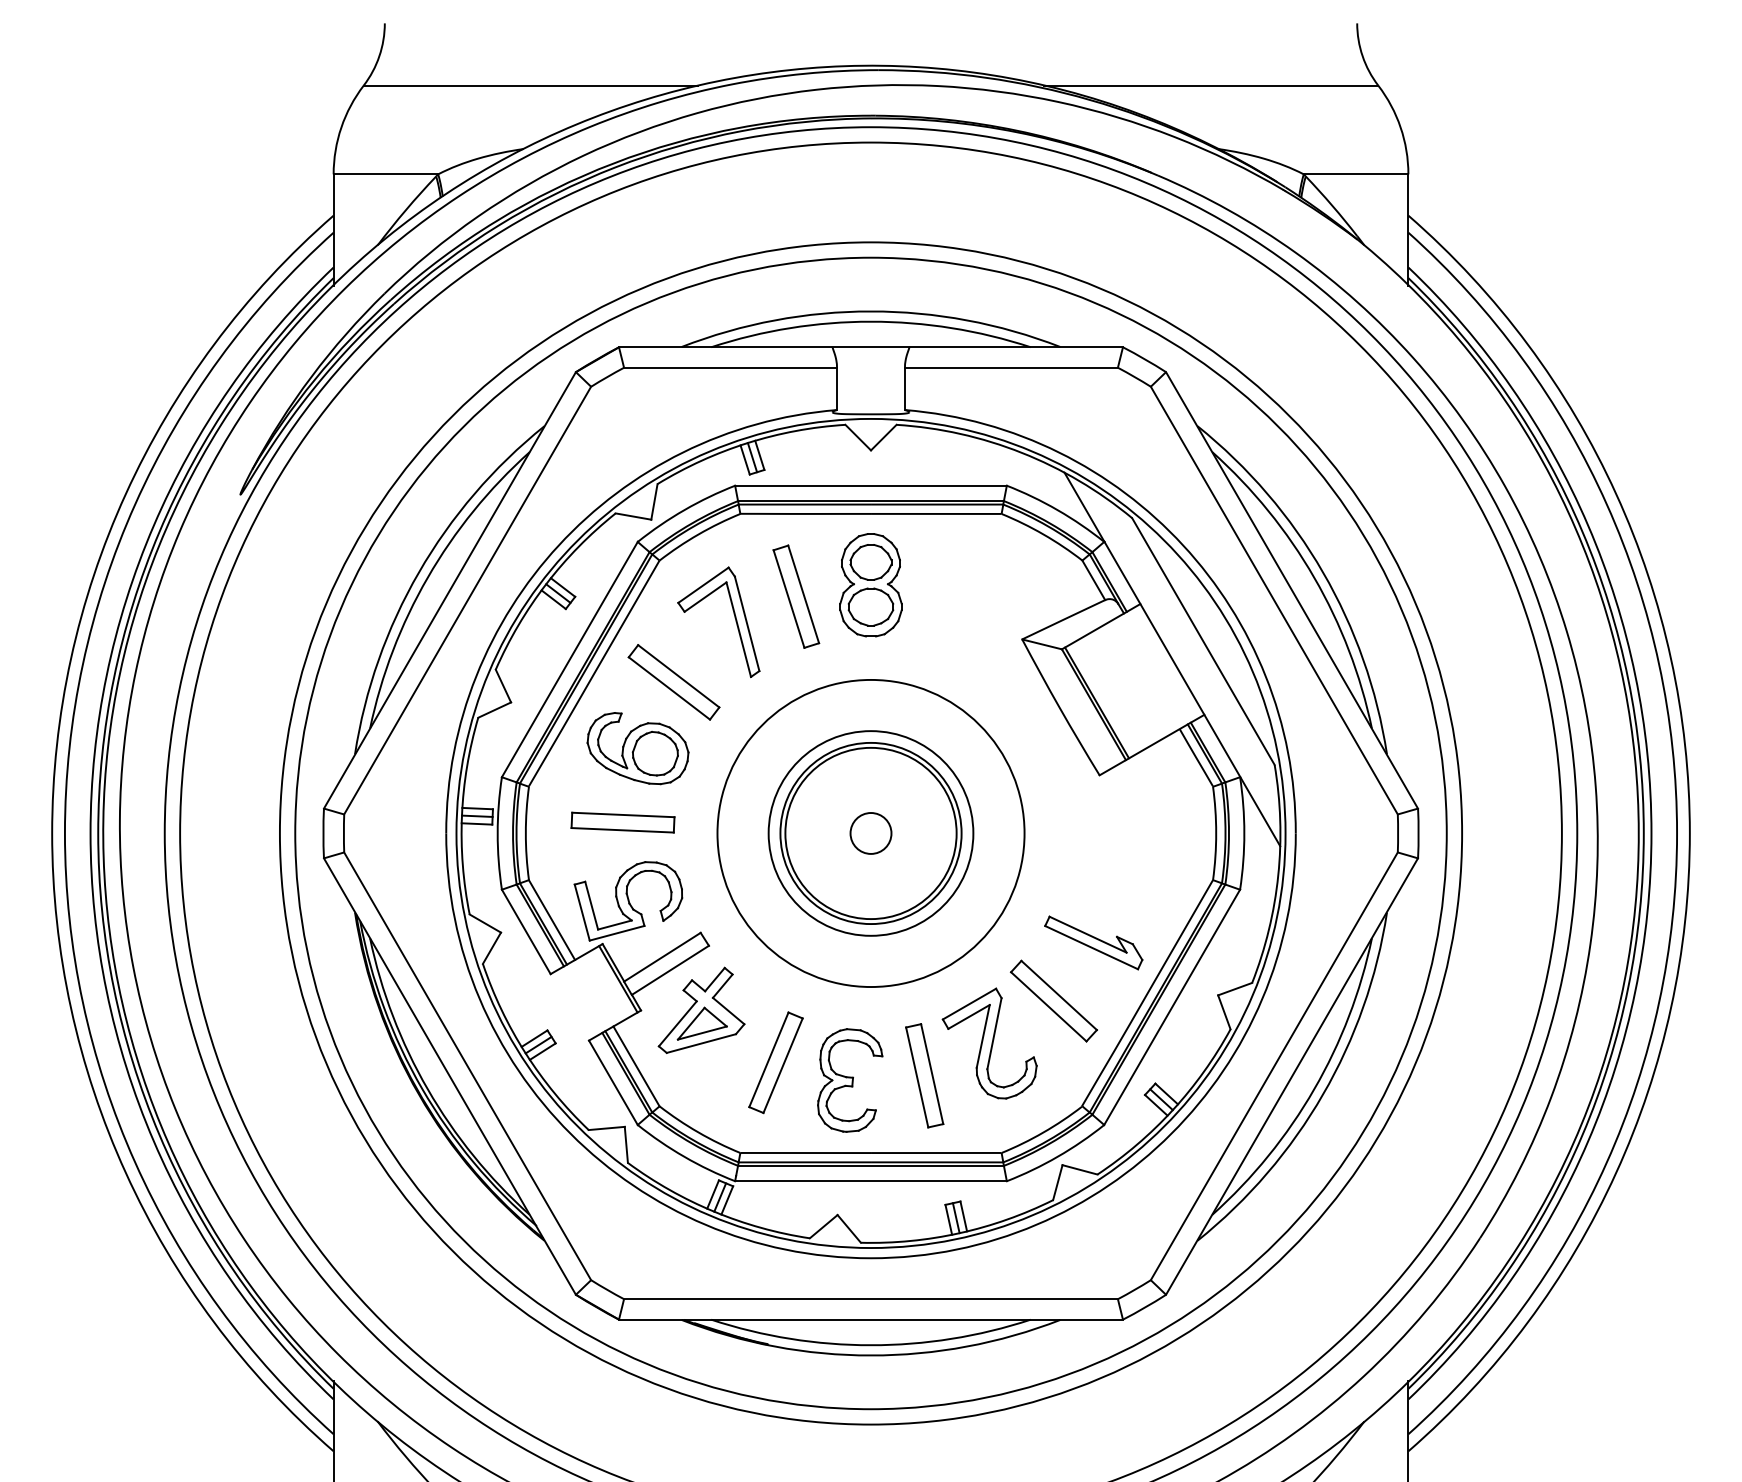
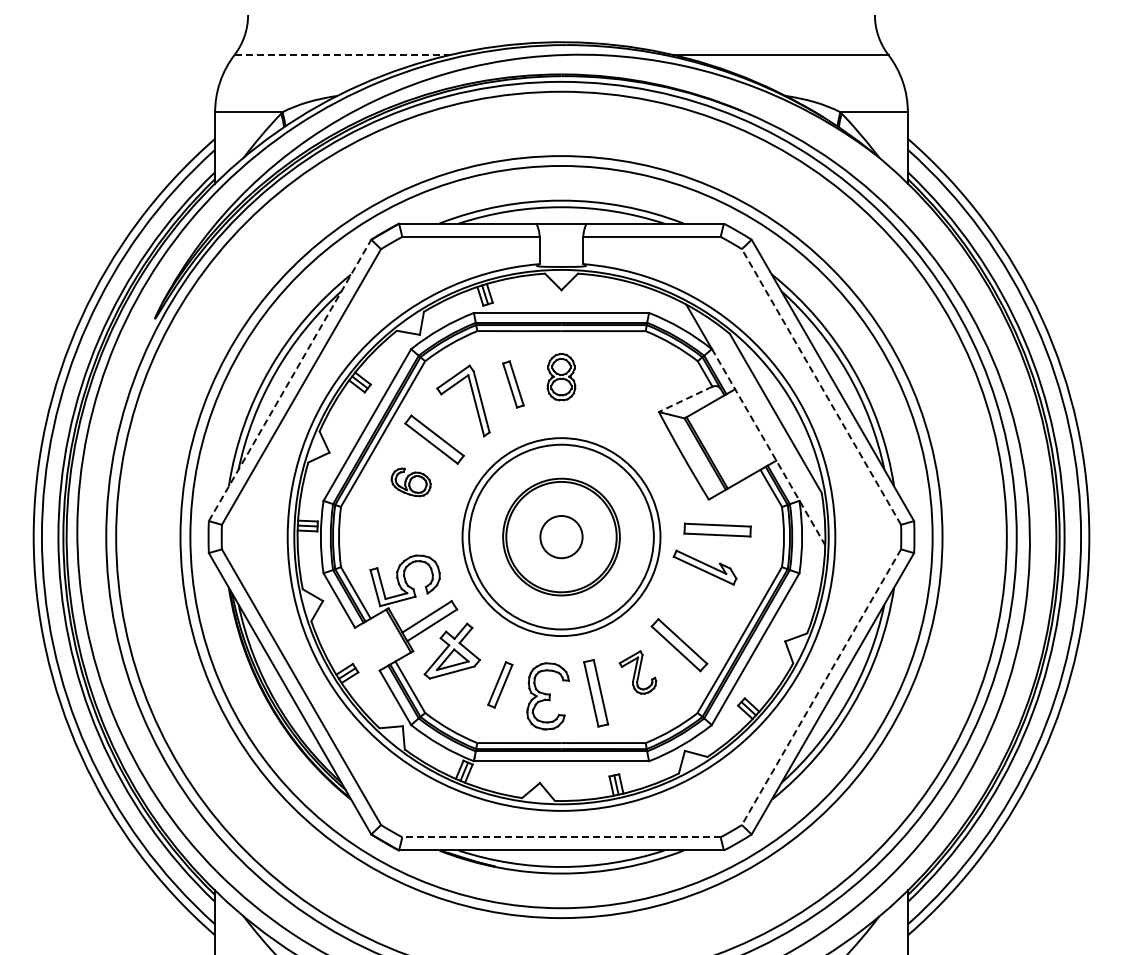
line: (531, 86) -> (342, 55), solid -> dashed
part: (871, 585) -> (561, 377), size x0.7
line: (450, 588) -> (290, 379), solid -> dashed
part: (796, 596) -> (513, 384), size x0.7
line: (1274, 599) -> (821, 386), solid -> dashed
arc: (1063, 619) -> (685, 399), solid -> dashed
line: (1192, 694) -> (768, 447), solid -> dashed
part: (636, 748) -> (410, 482), size x0.6
part: (622, 821) -> (717, 529), moved
circle: (871, 832) -> (561, 536), size x1.6
circle: (871, 834) -> (561, 537), size x1.4
part: (1092, 942) -> (704, 567), moved
part: (988, 1043) -> (637, 672), size x0.6
part: (776, 1062) -> (500, 684), size x0.7
line: (1274, 1066) -> (821, 687), solid -> dashed
line: (871, 1299) -> (561, 837), solid -> dashed

